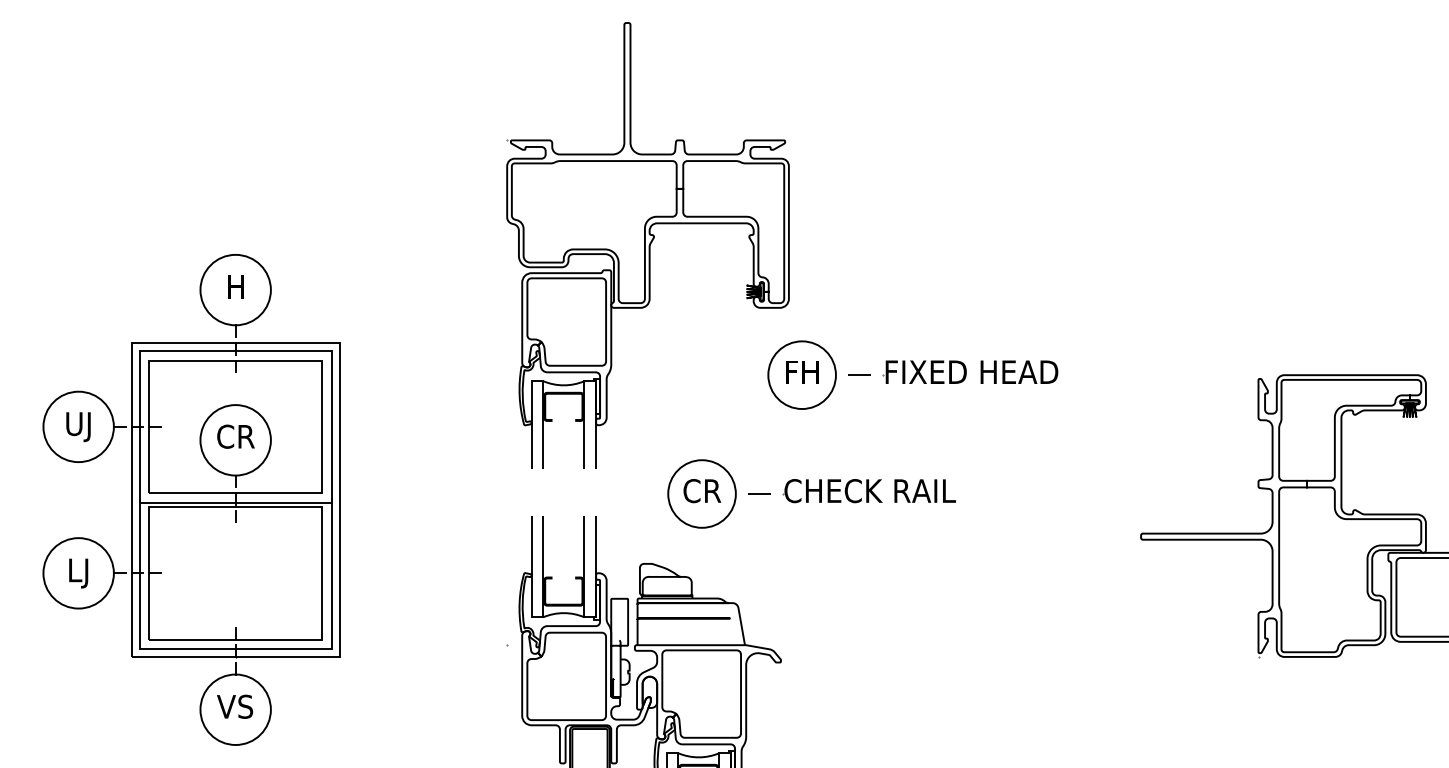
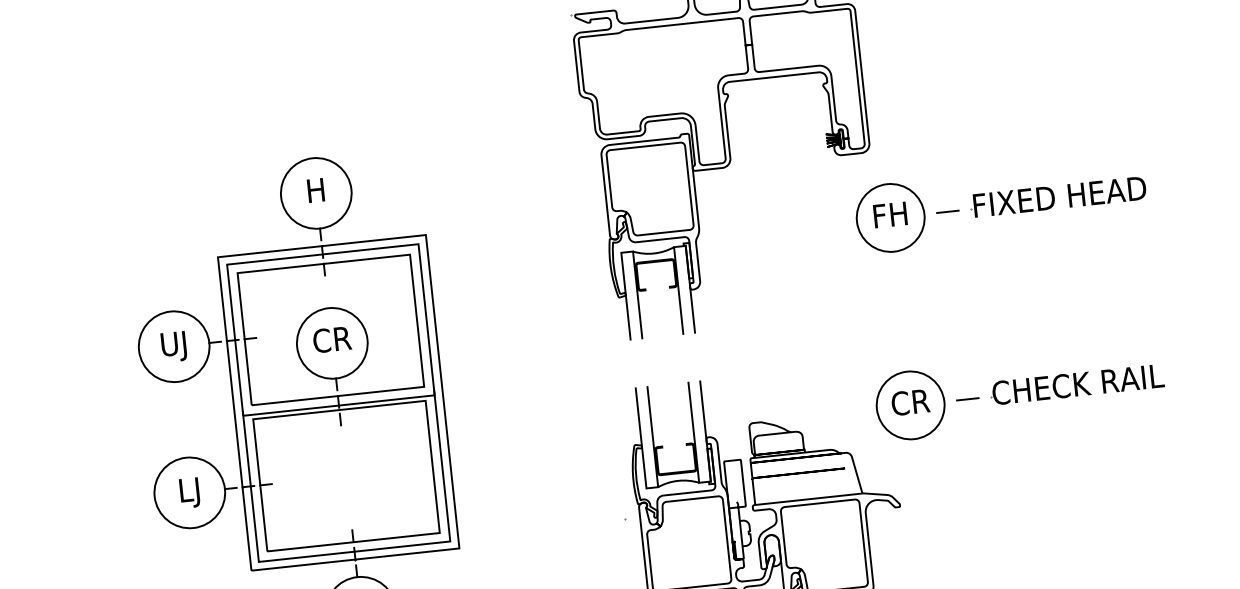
part: (811, 493) -> (1019, 393), moved

